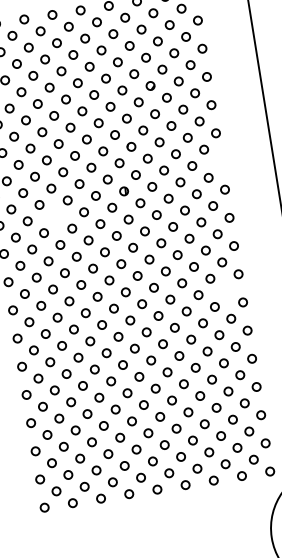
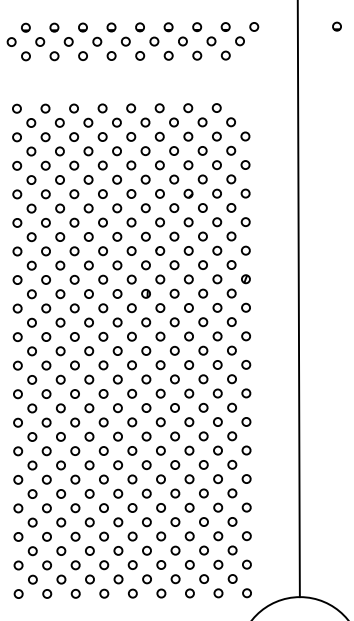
part: (220, 161) -> (245, 279), added
circle: (55, 216) -> (74, 308), added
circle: (226, 290) -> (231, 407), added

